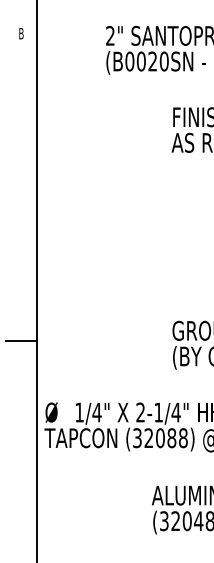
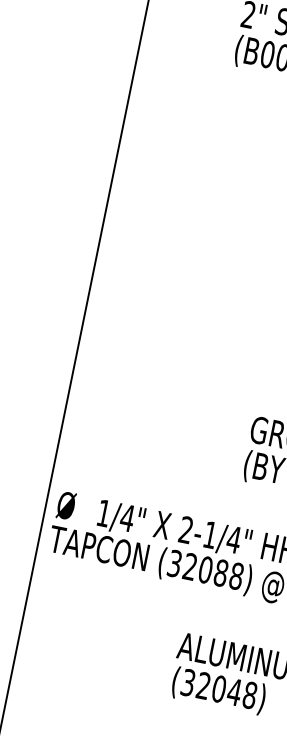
line: (21, 341) -> (45, 401), removed

